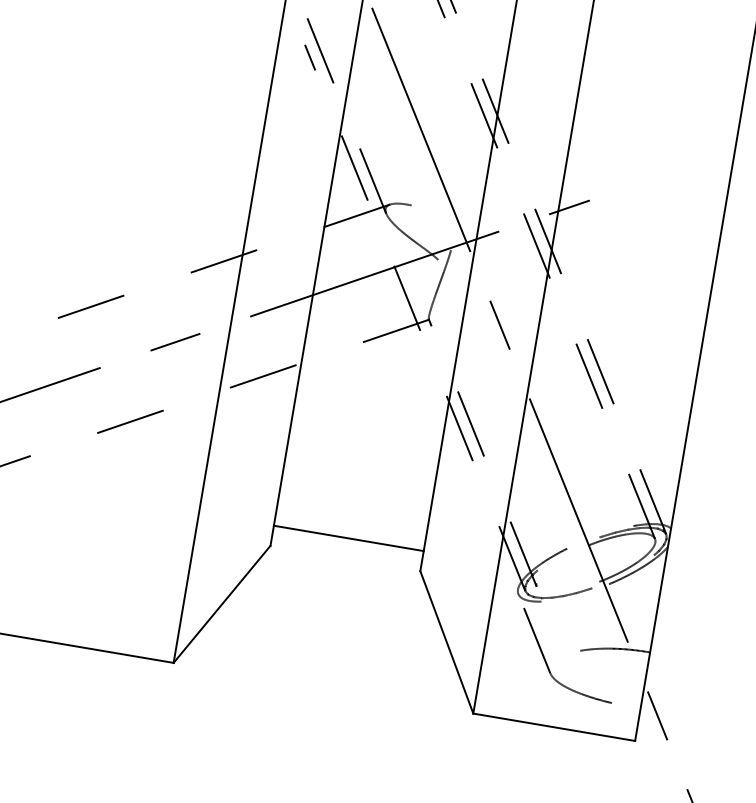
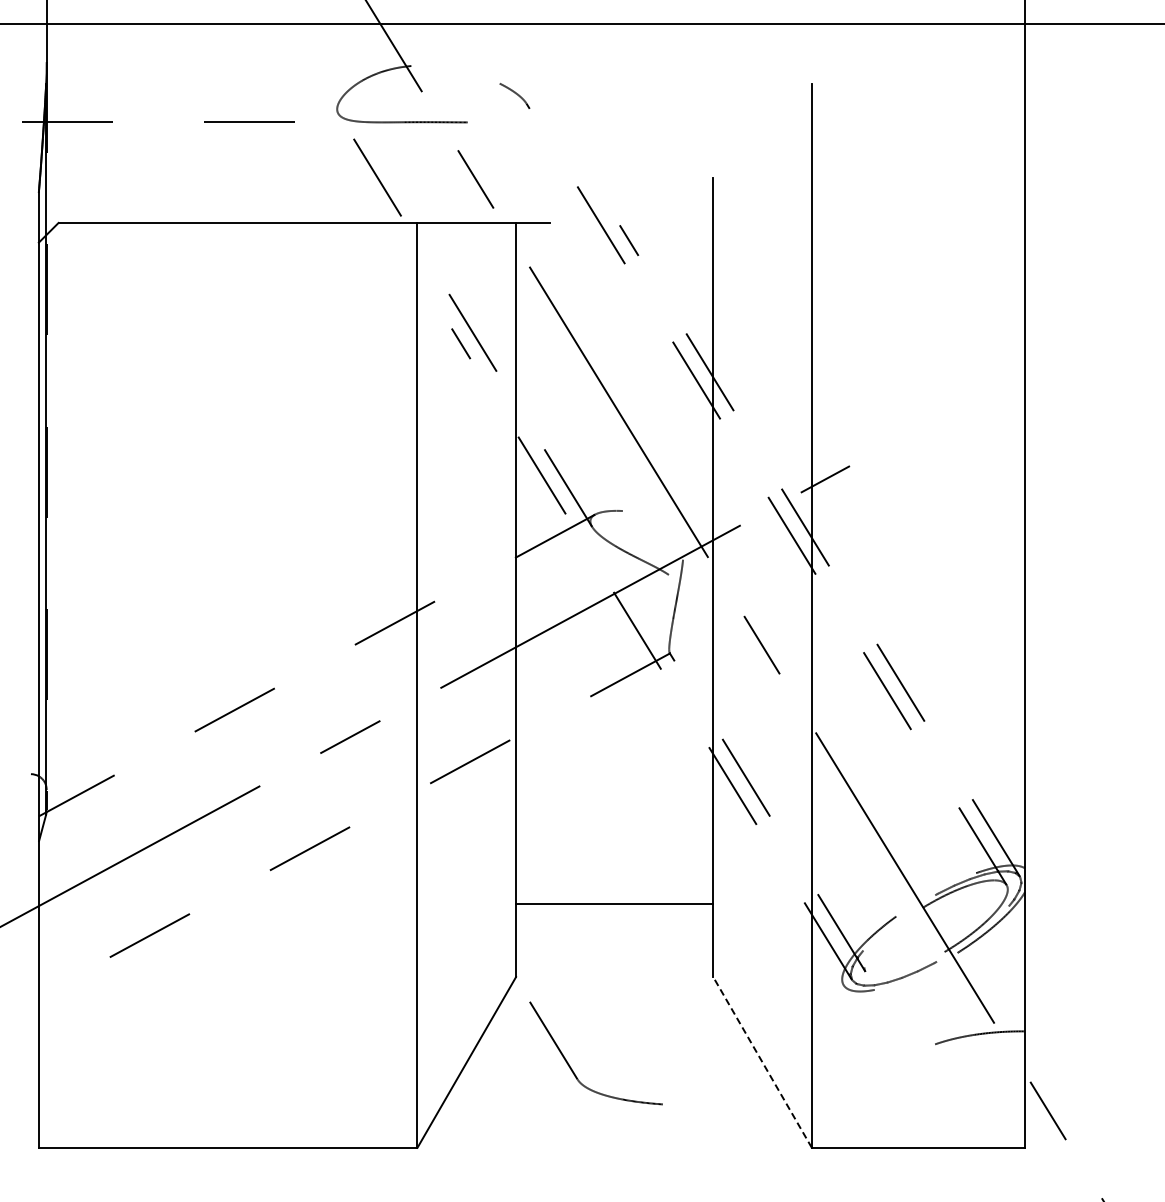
line: (348, 538) -> (614, 903), moved
line: (446, 642) -> (762, 1062), solid -> dashed
part: (546, 661) -> (570, 1065), moved

